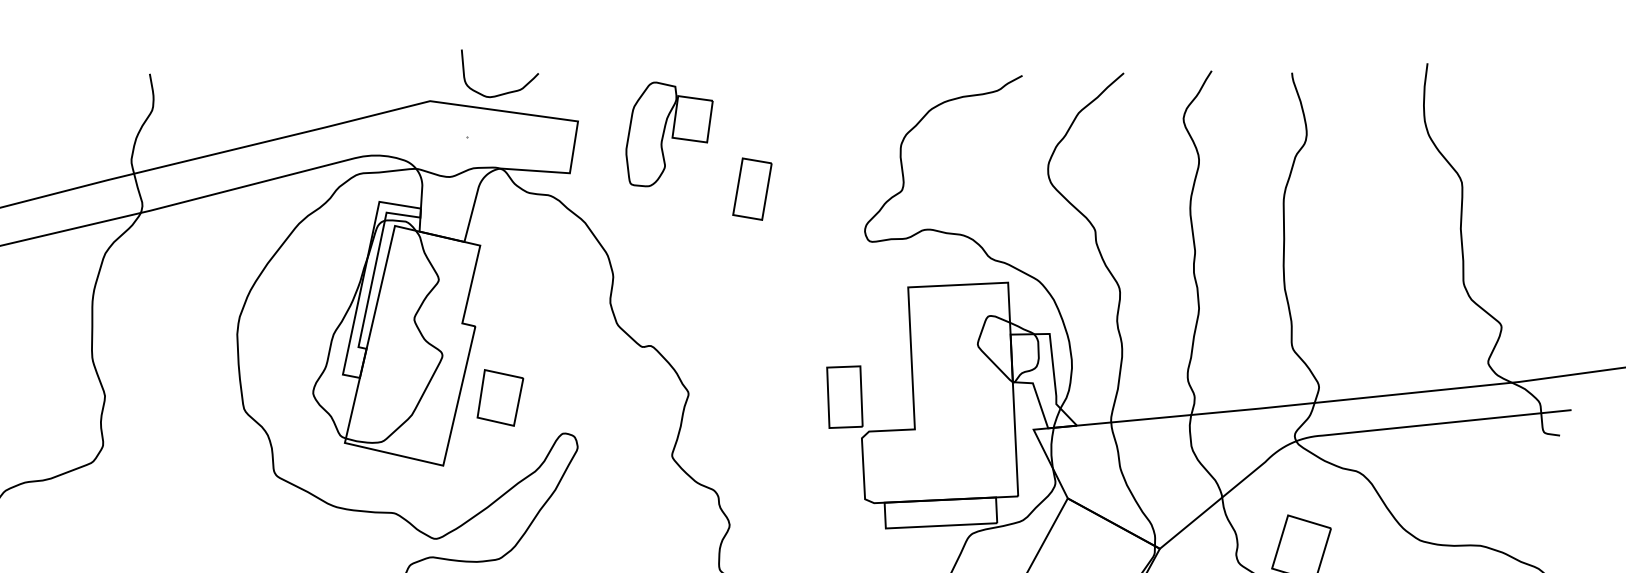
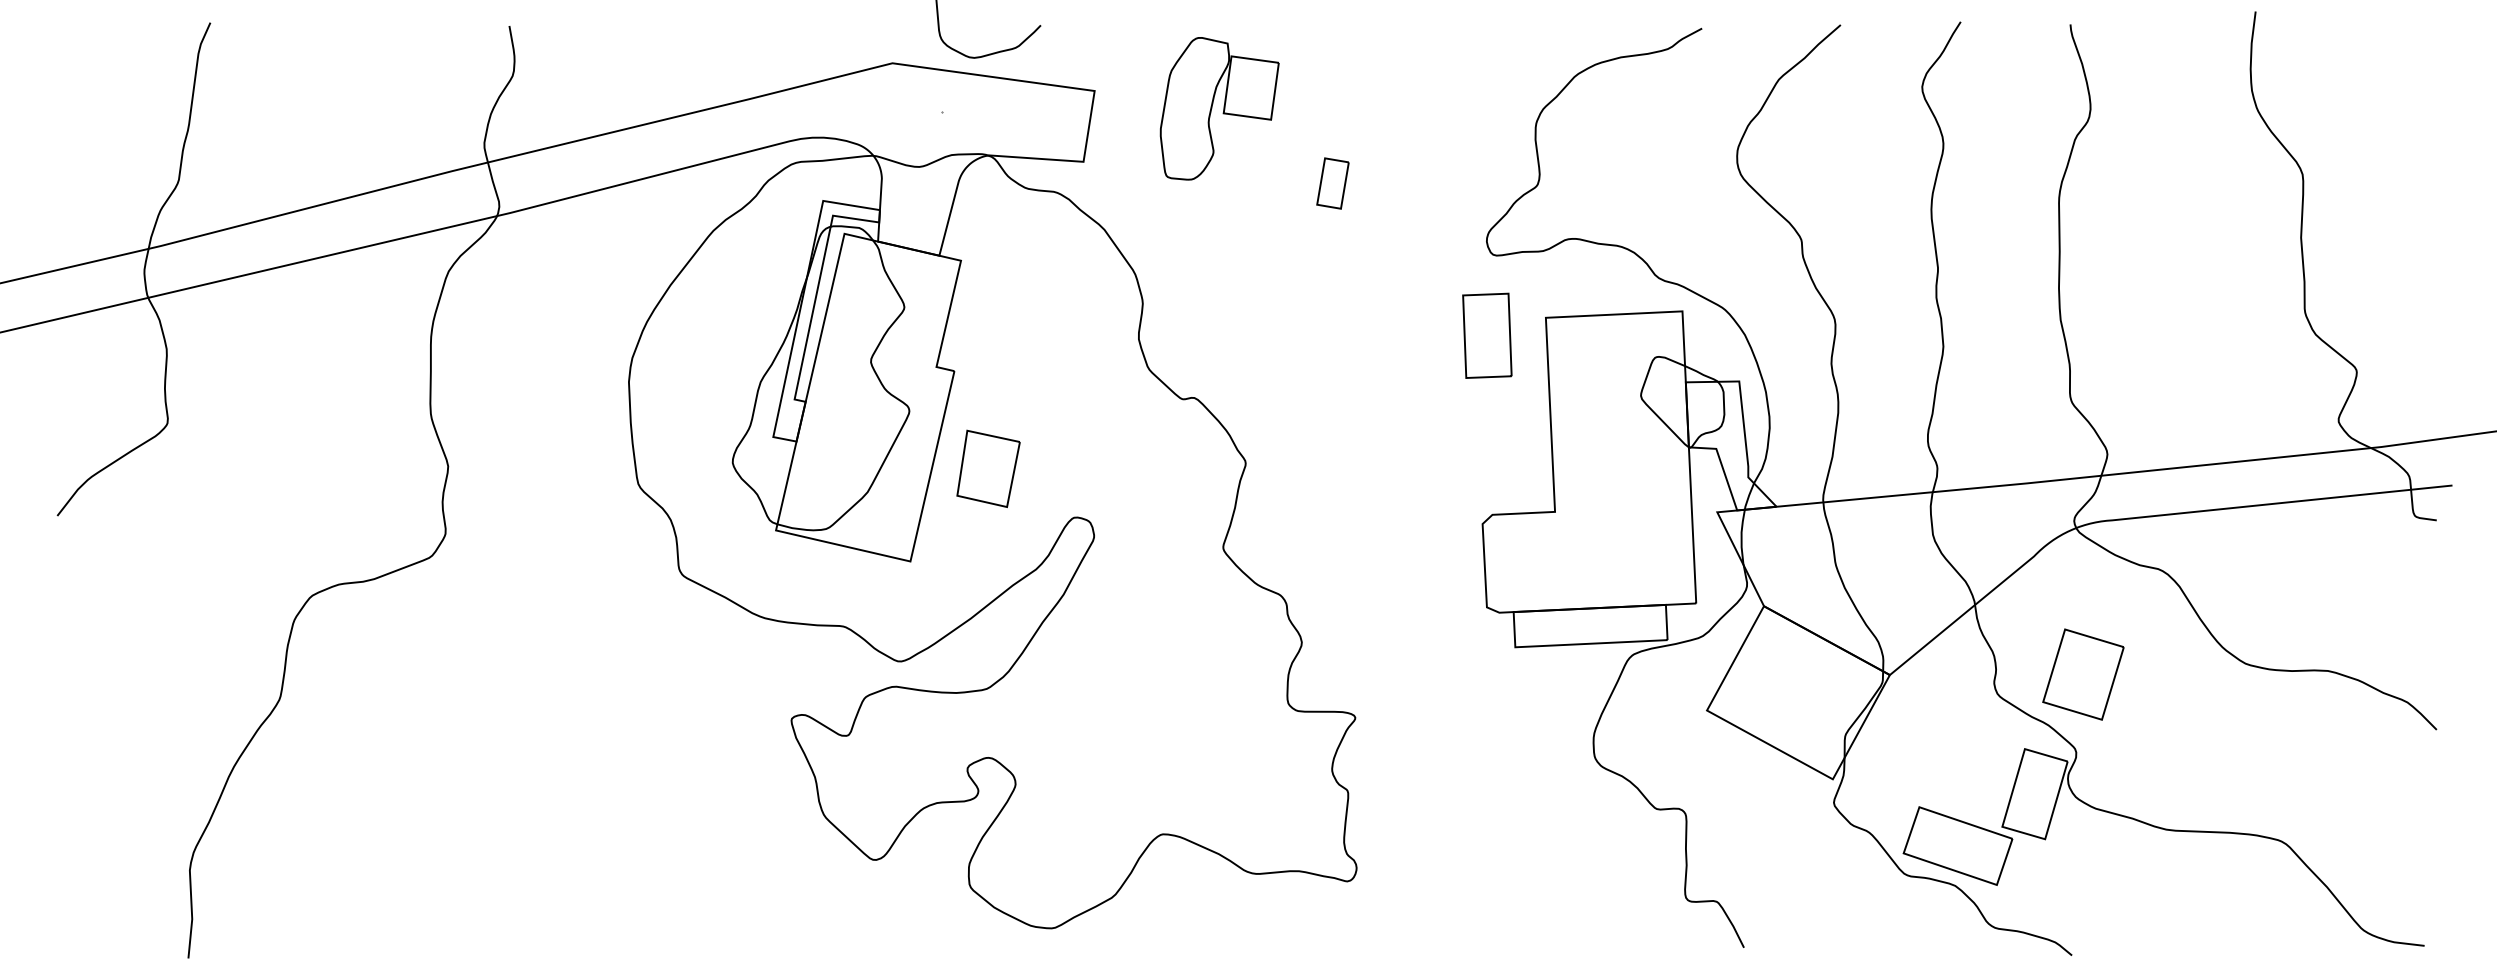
part: (752, 189) -> (1332, 183), size x0.6
part: (845, 396) -> (1487, 335), moved

